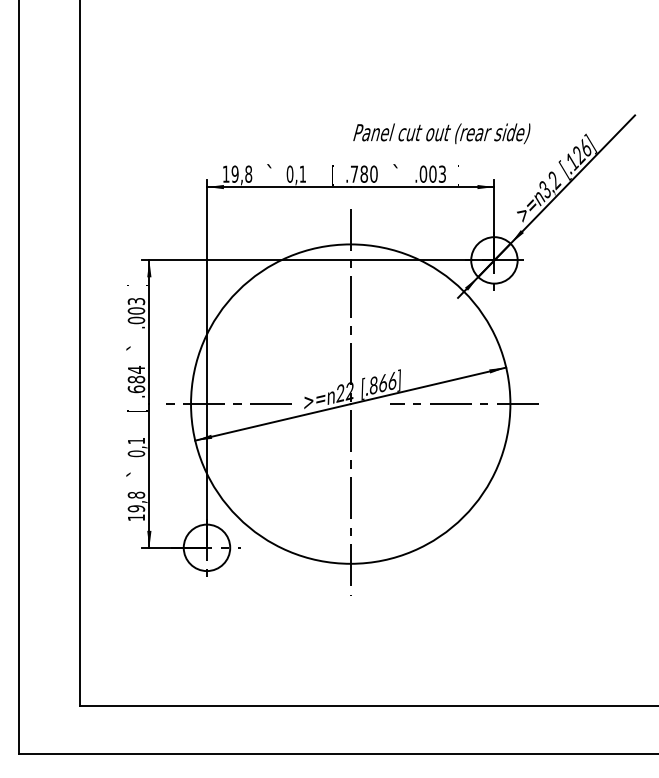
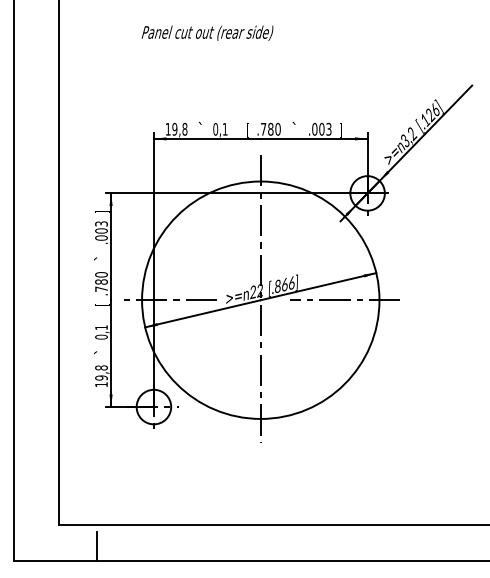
text: (441, 132) -> (207, 32), moved
text: (136, 378) -> (101, 281), .684 -> .780
line: (131, 734) -> (97, 545), added

